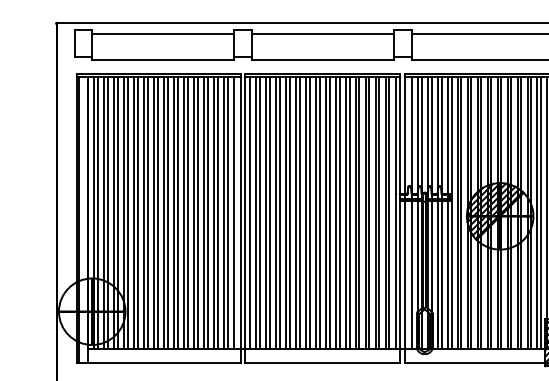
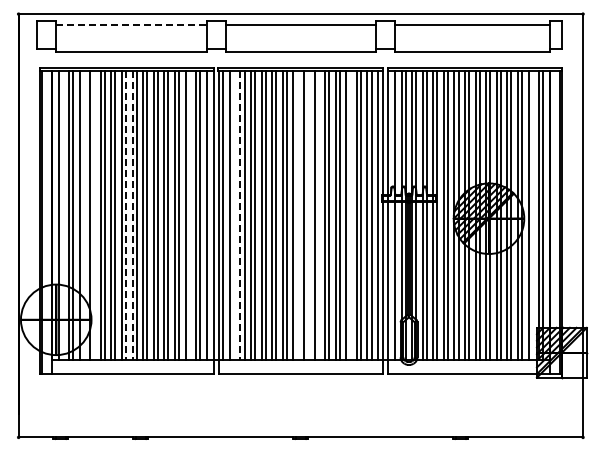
line: (164, 33) -> (132, 24), solid -> dashed
line: (98, 212) -> (62, 214), removed
line: (117, 212) -> (83, 214), removed
line: (128, 212) -> (94, 214), removed
line: (217, 212) -> (189, 214), removed
line: (259, 212) -> (233, 214), removed
line: (319, 212) -> (297, 214), removed
line: (329, 212) -> (307, 214), removed
line: (339, 212) -> (318, 214), removed
line: (369, 212) -> (350, 214), removed
line: (541, 212) -> (532, 214), removed
line: (158, 213) -> (126, 215), solid -> dashed
line: (164, 213) -> (132, 215), solid -> dashed
line: (265, 213) -> (240, 215), solid -> dashed

